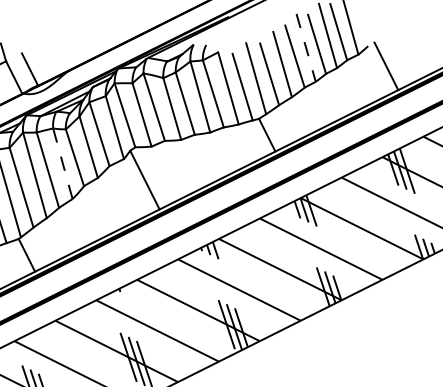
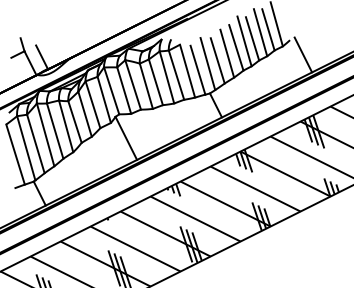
line: (306, 47) -> (244, 41), dashed -> solid
line: (63, 163) -> (66, 126), dashed -> solid

